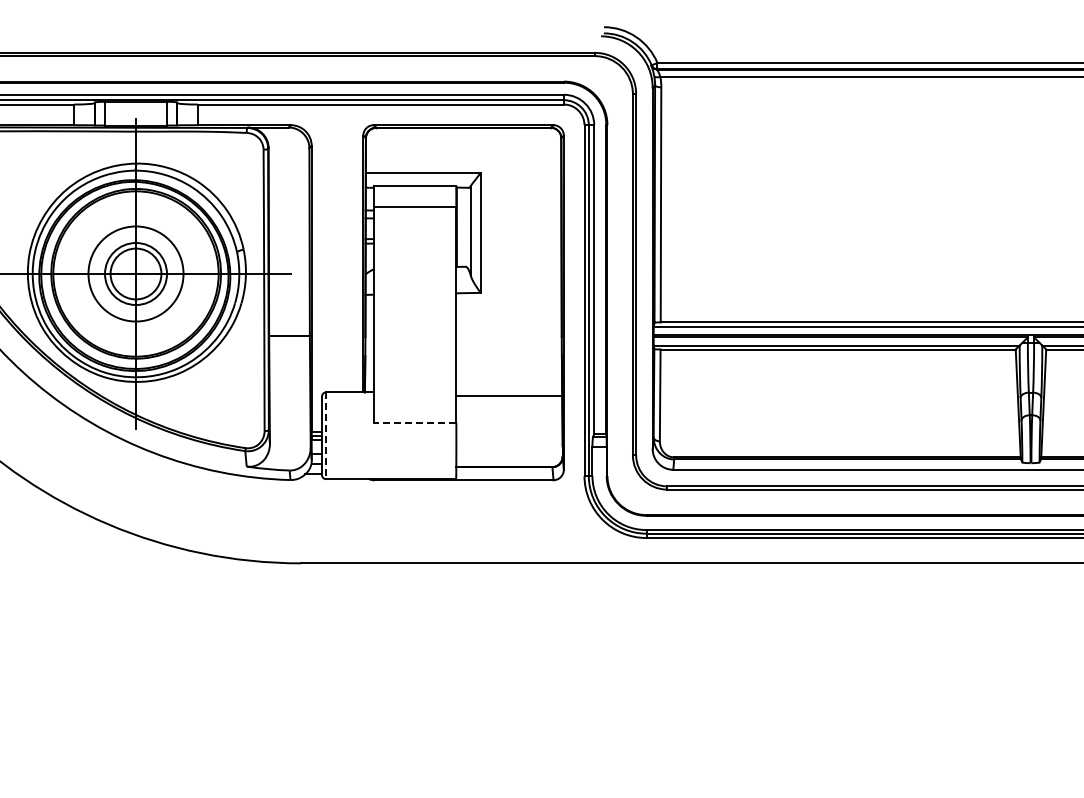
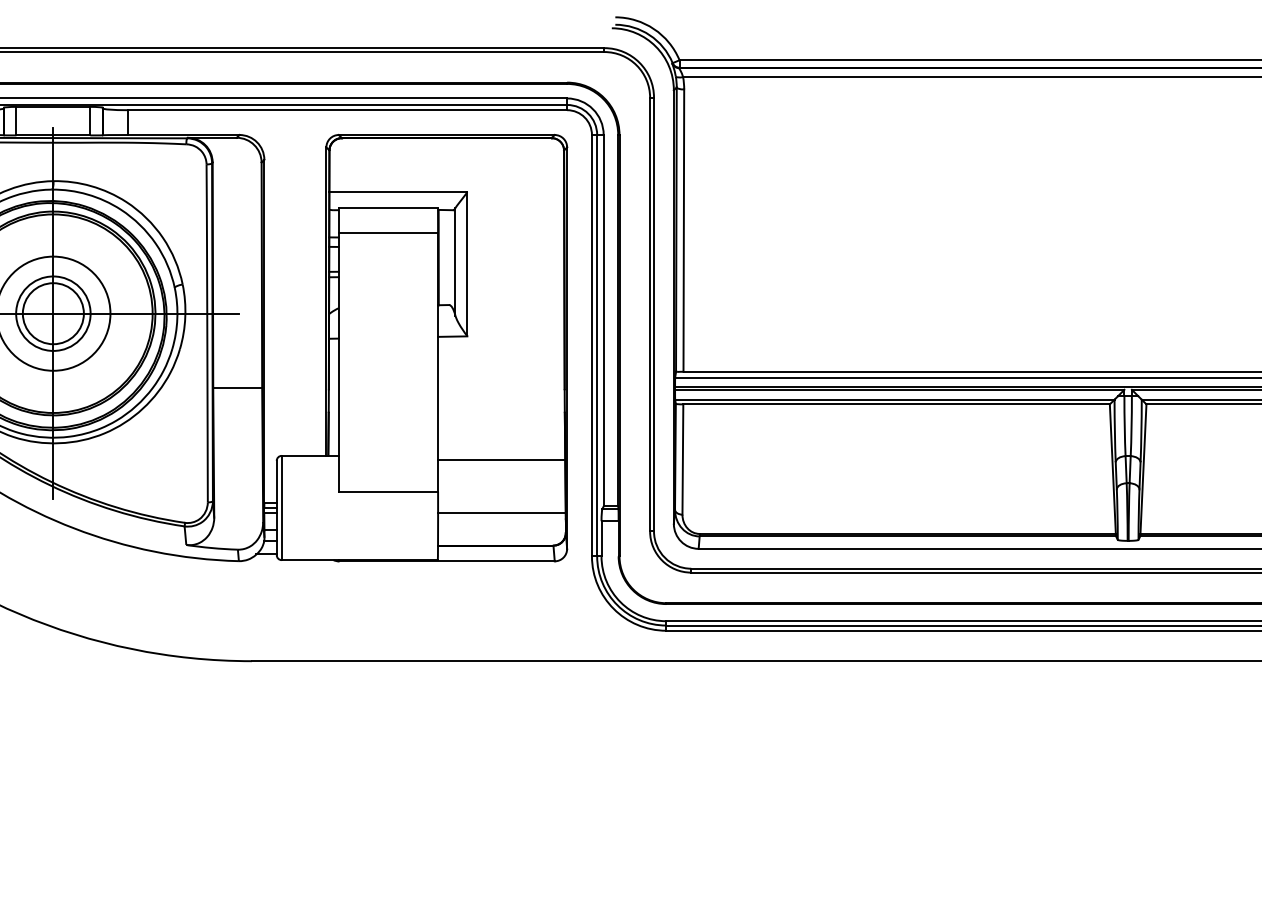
line: (414, 422) -> (387, 492), dashed -> solid
line: (326, 436) -> (282, 508), dashed -> solid
line: (509, 440) -> (501, 513), added

